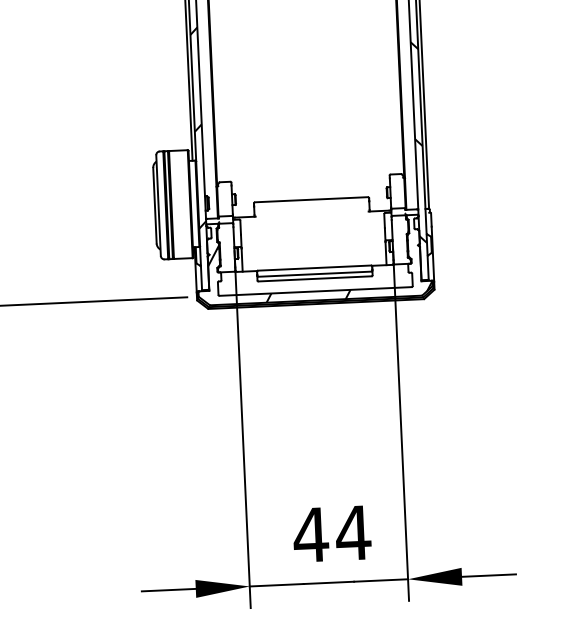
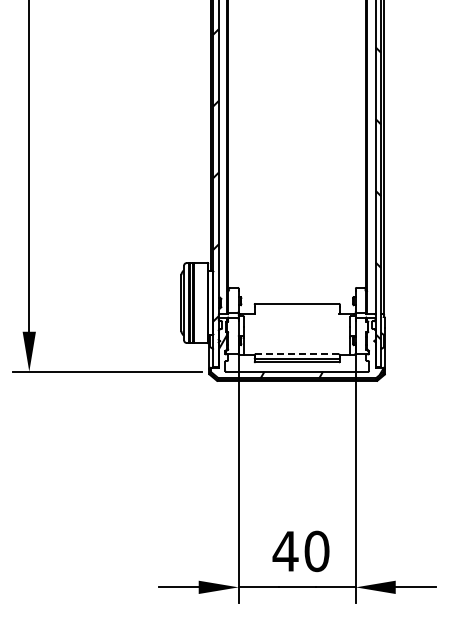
line: (314, 268) -> (297, 354), solid -> dashed
text: (352, 533) -> (316, 551), 44 -> 40

